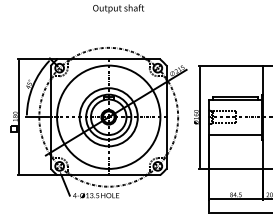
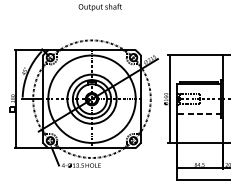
line: (234, 135) -> (198, 114), solid -> dashed

